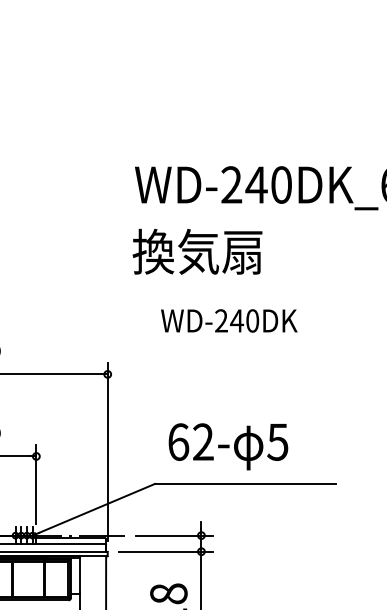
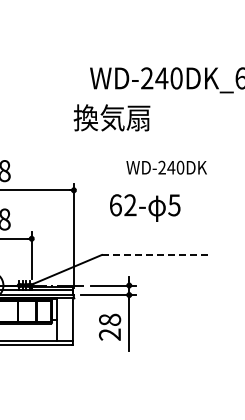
text: (196, 251) -> (111, 117), moved
text: (228, 320) -> (166, 167), moved
text: (228, 445) -> (145, 207), moved
line: (245, 483) -> (155, 254), solid -> dashed

